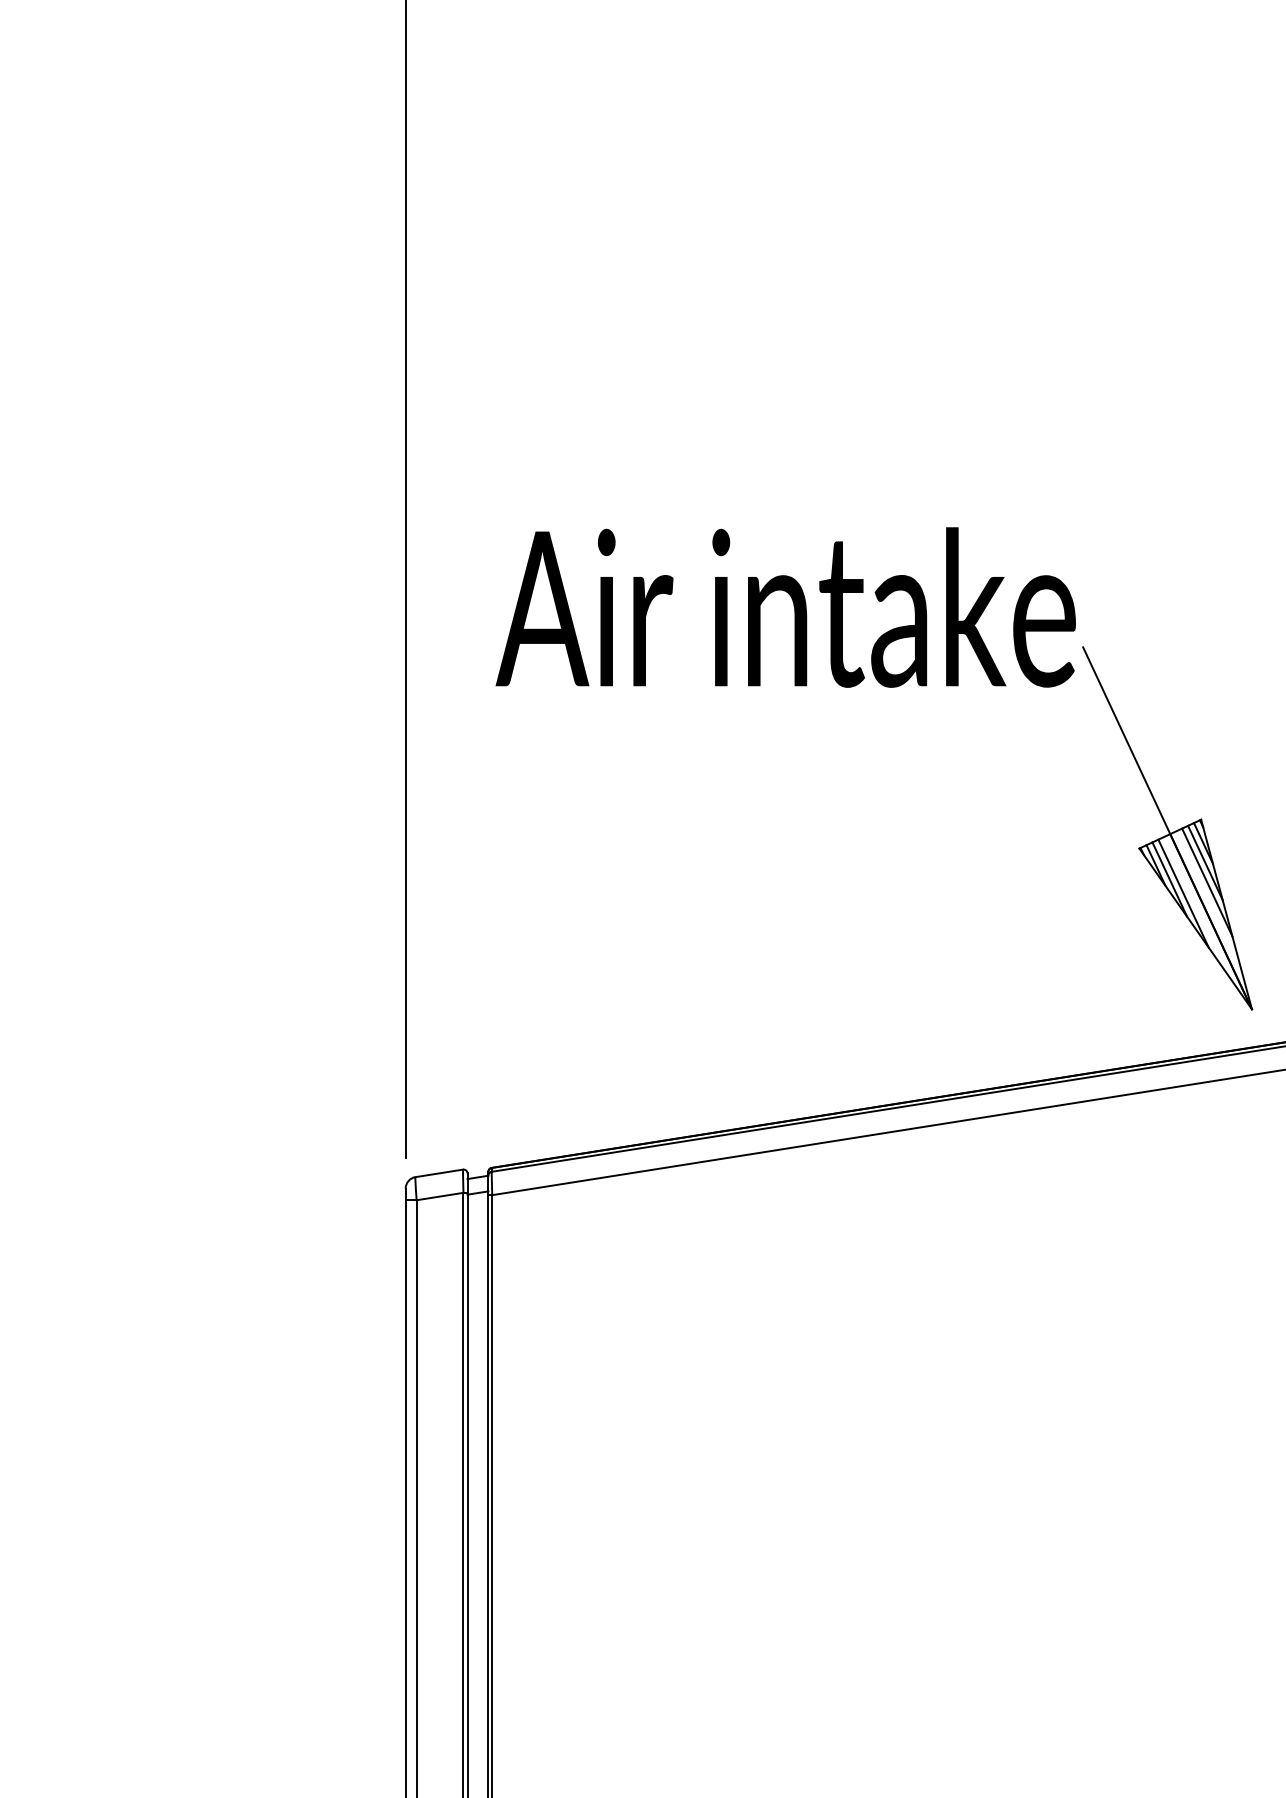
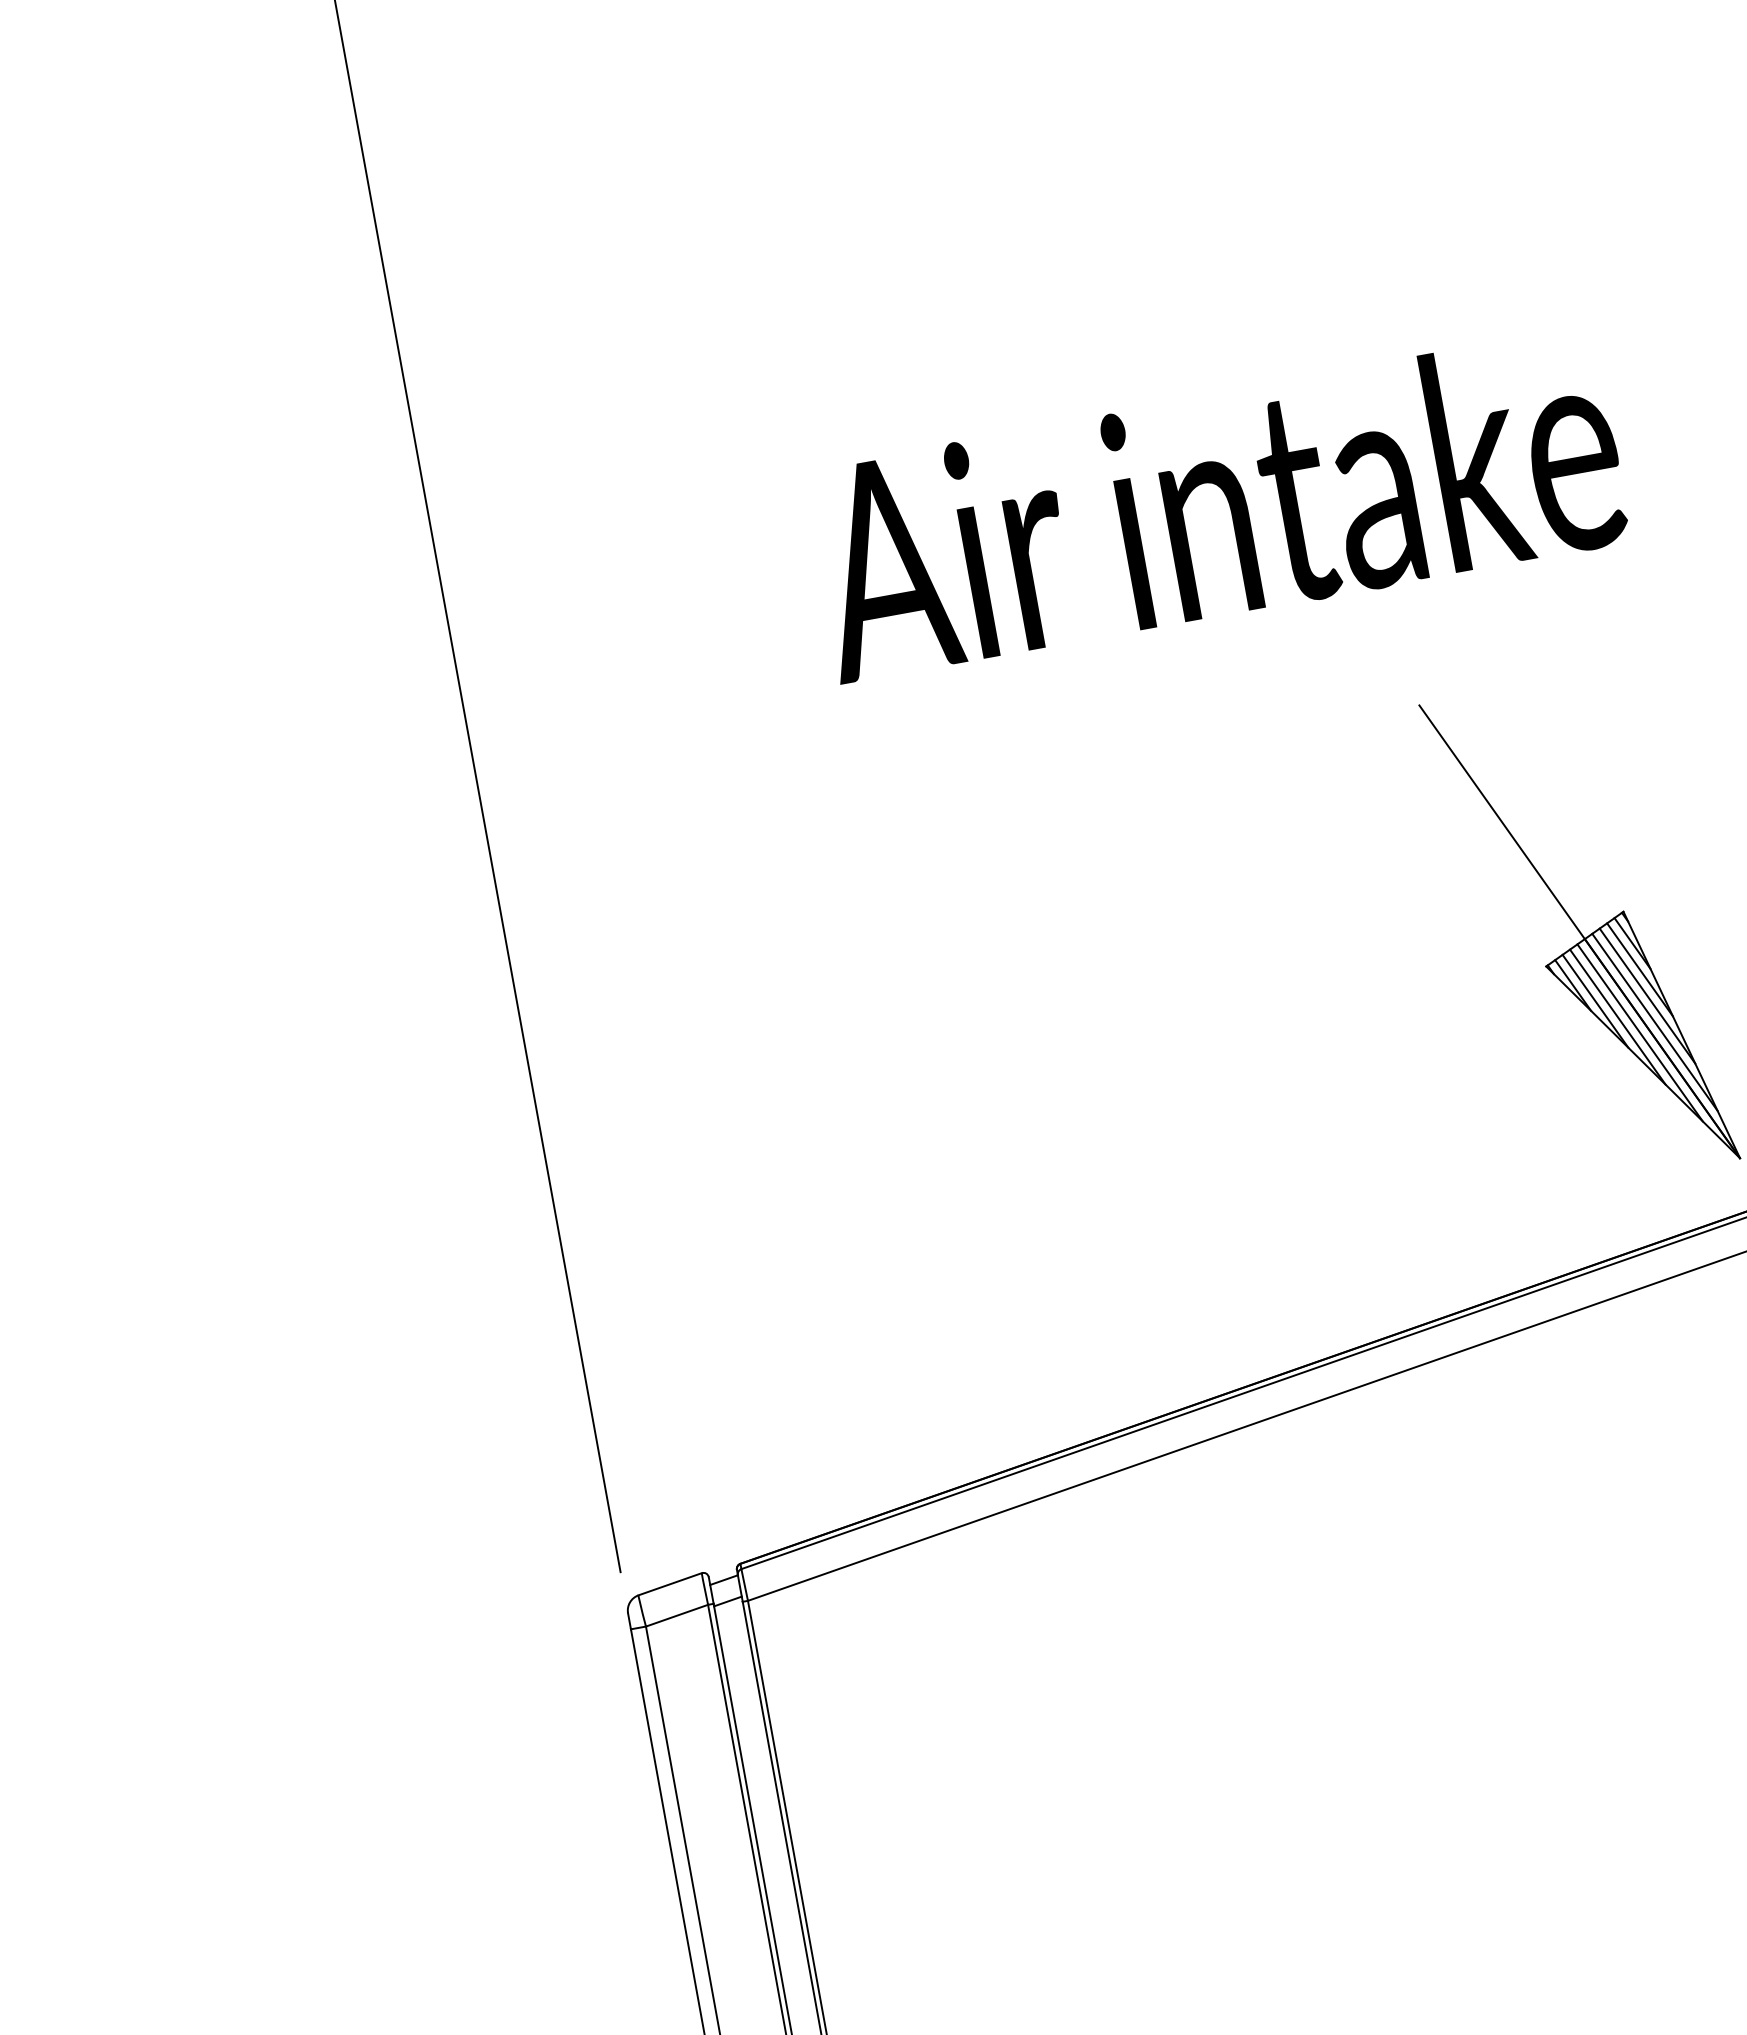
text: (785, 607) -> (1216, 505), moved
line: (1209, 901) -> (1655, 1021), added
line: (1197, 907) -> (1640, 1032), added

